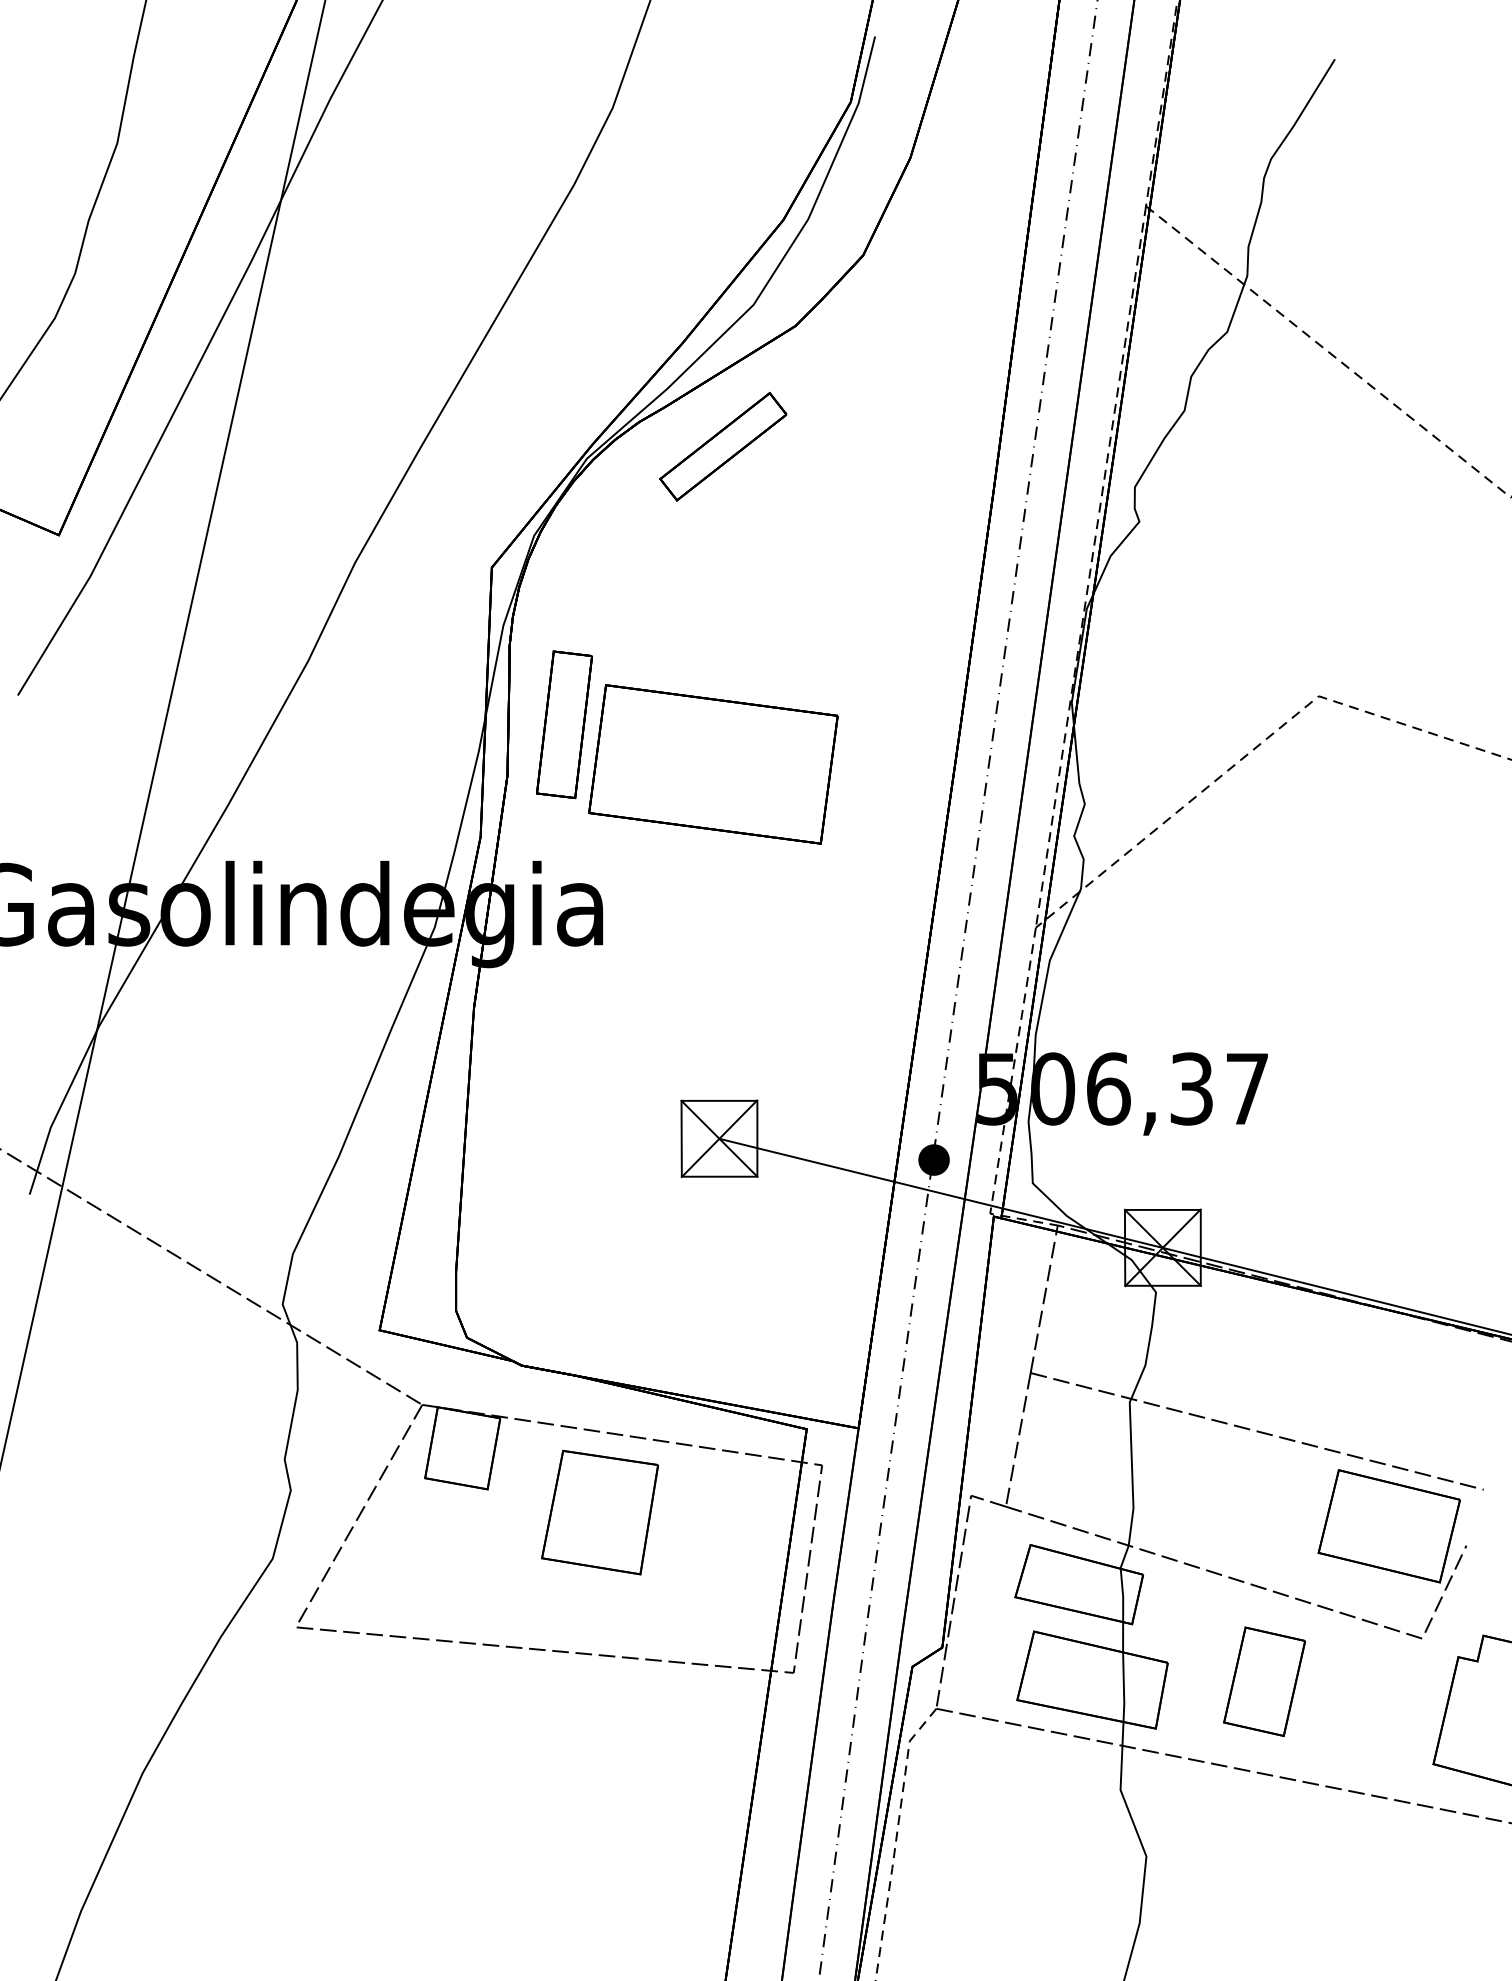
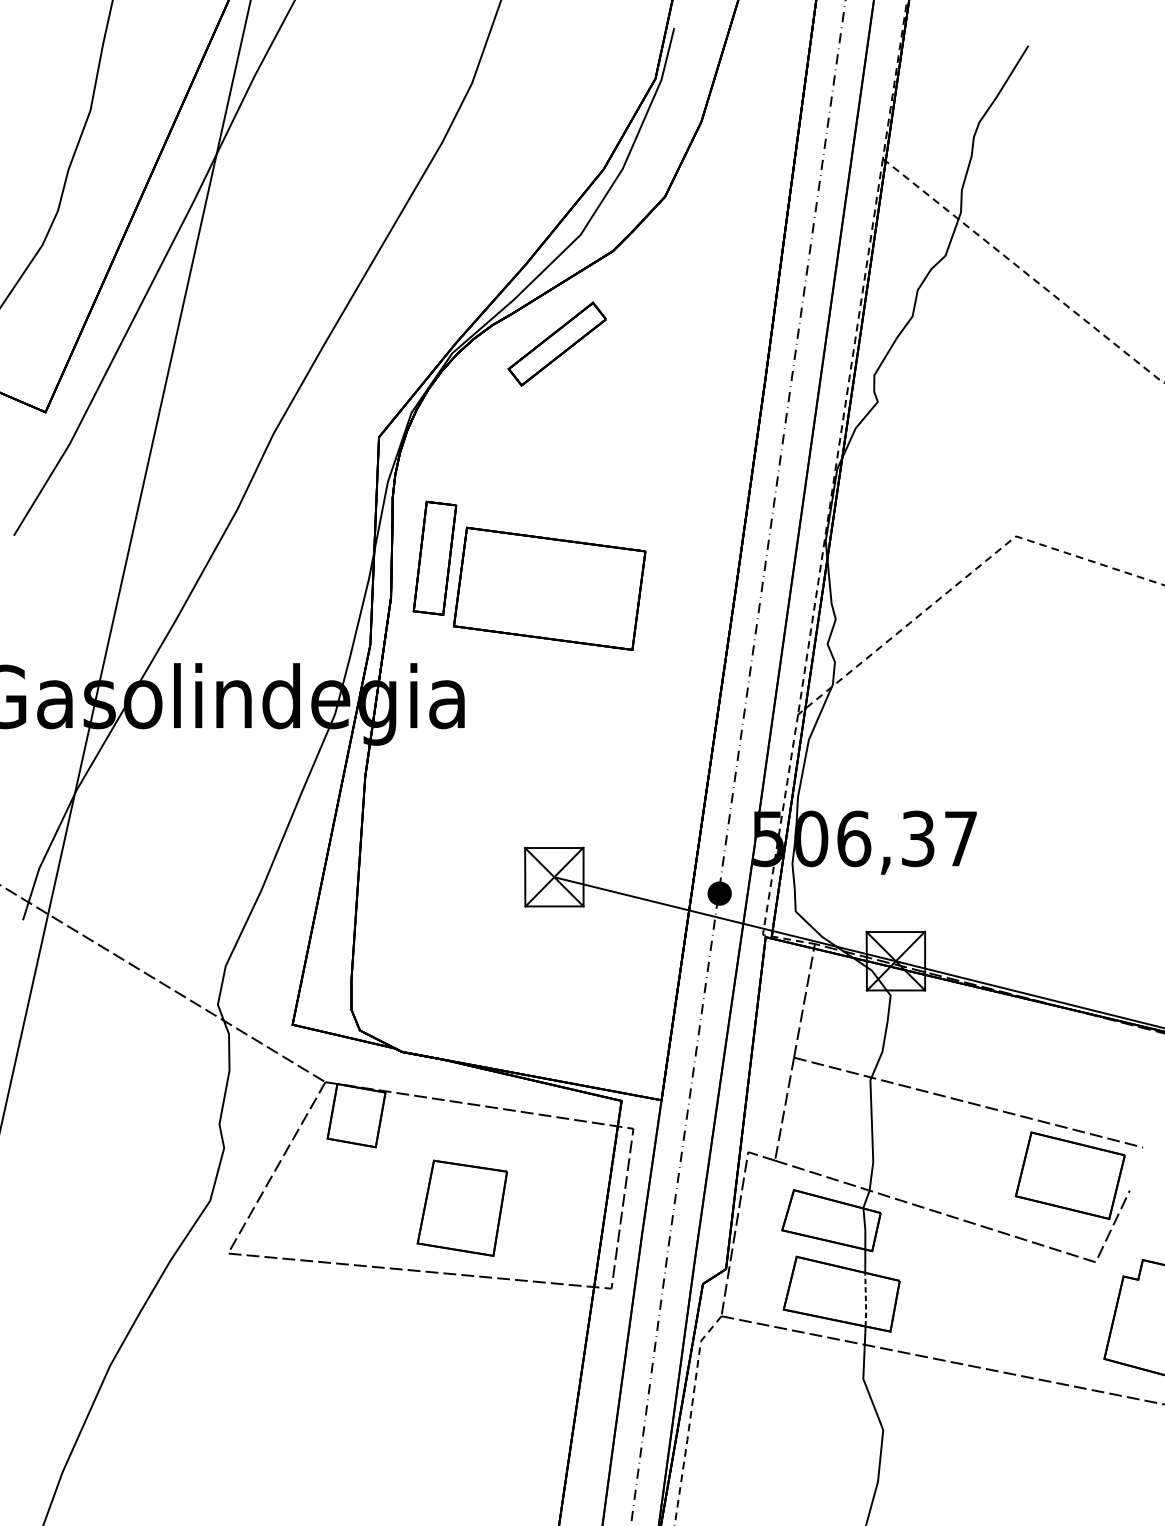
part: (599, 1512) -> (461, 1208), moved
part: (1264, 1681) -> (974, 1295), removed
line: (1123, 1687) -> (865, 1299), solid -> dashed

